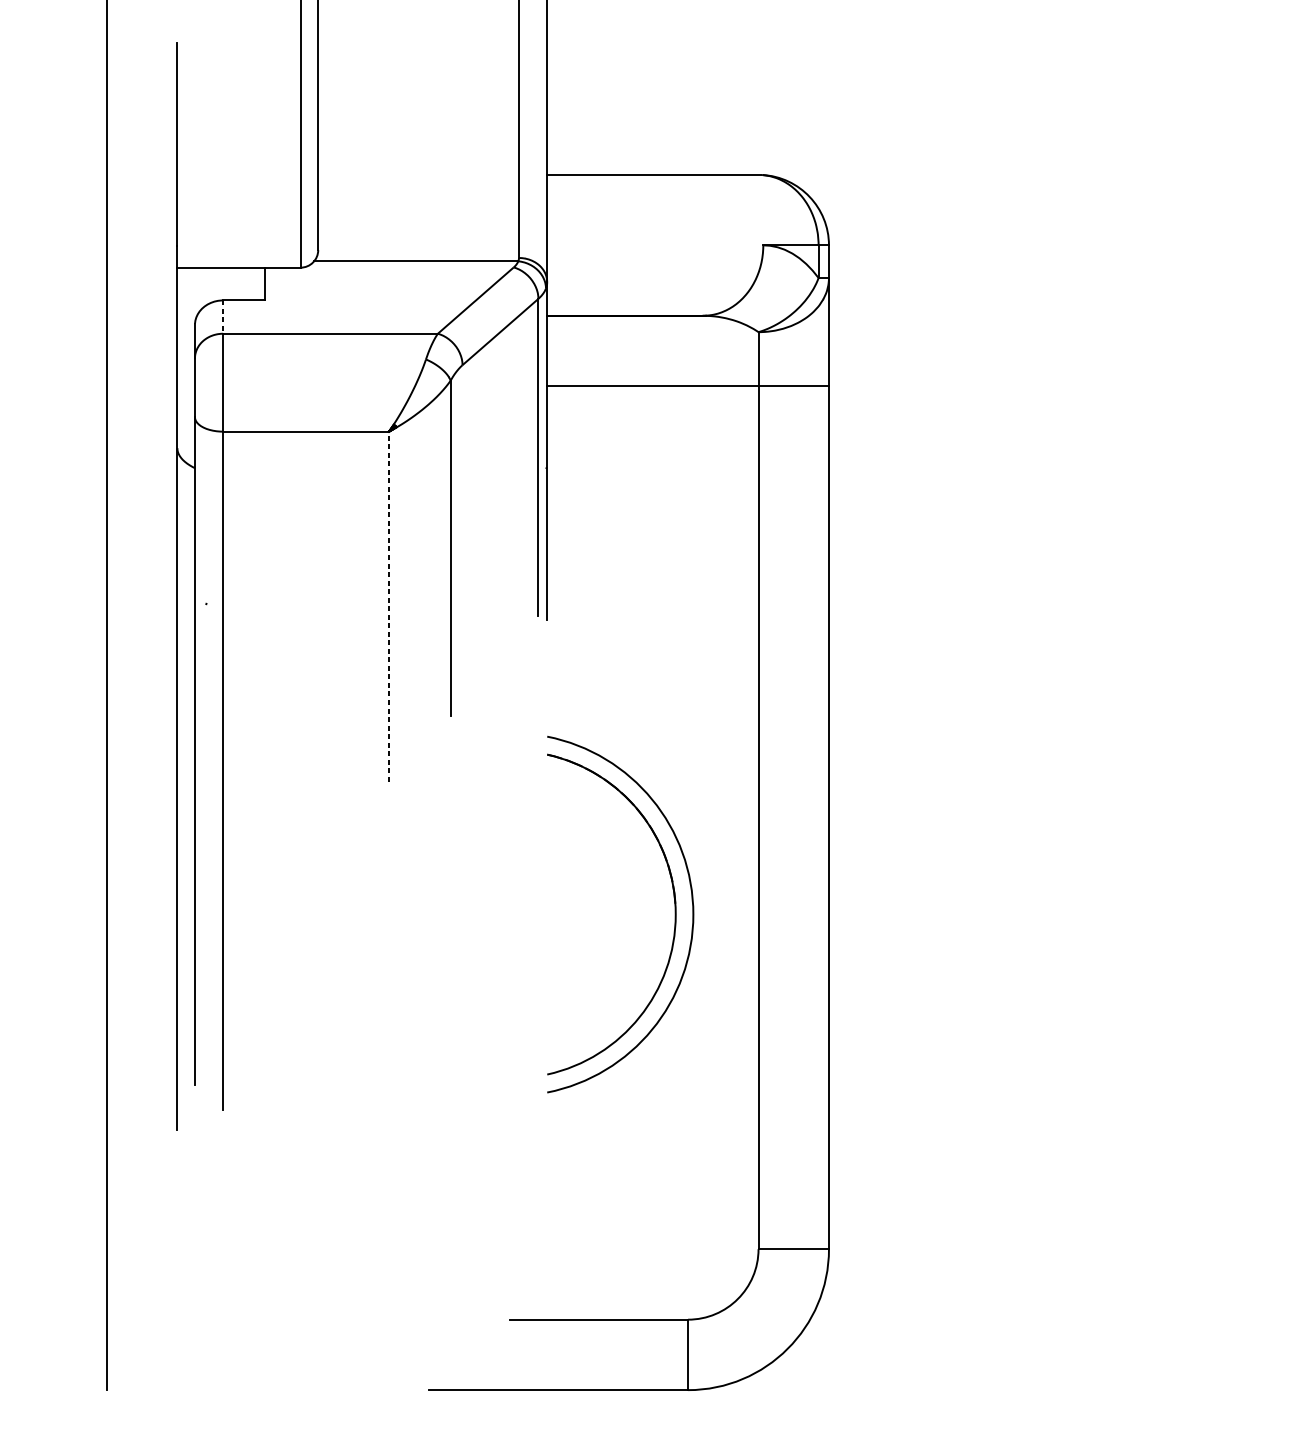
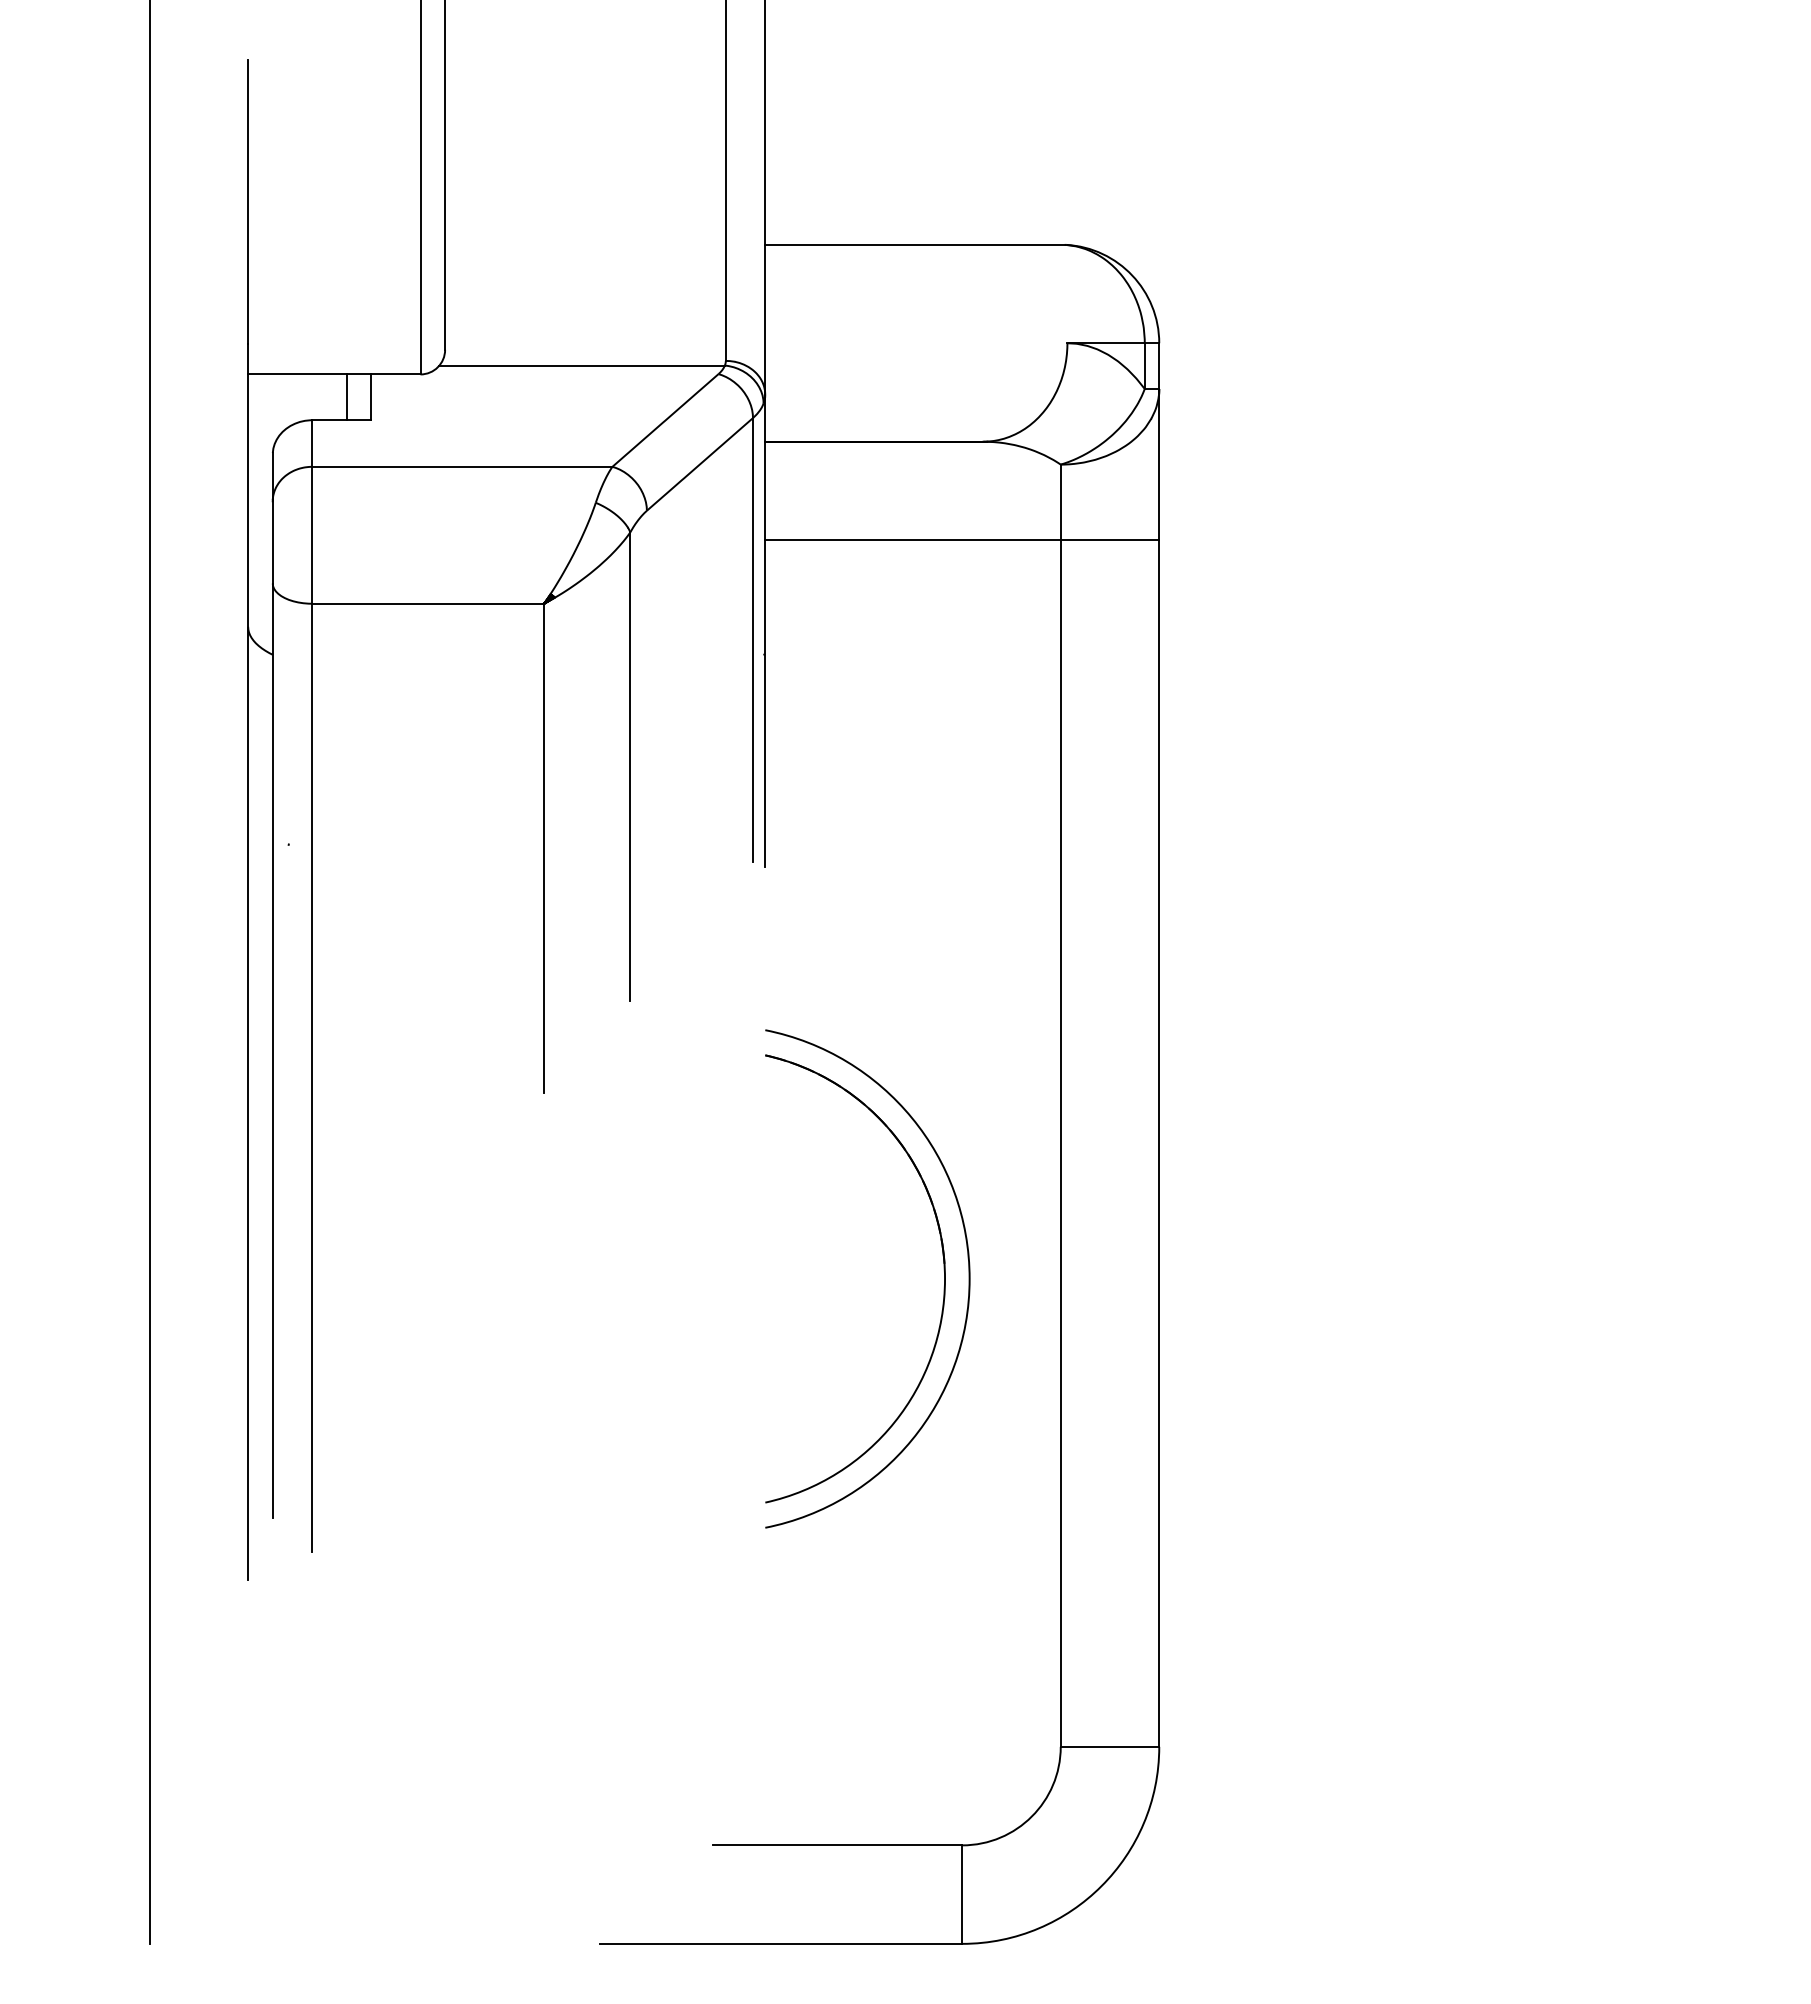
line: (247, 284) -> (346, 397), added
line: (223, 317) -> (312, 444), dashed -> solid
line: (389, 606) -> (544, 848), dashed -> solid

